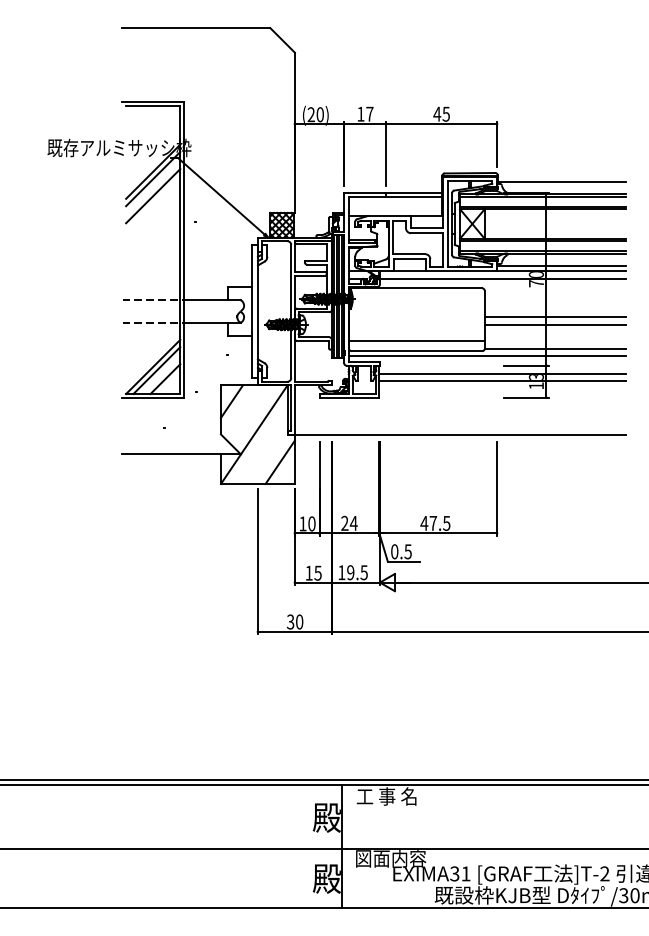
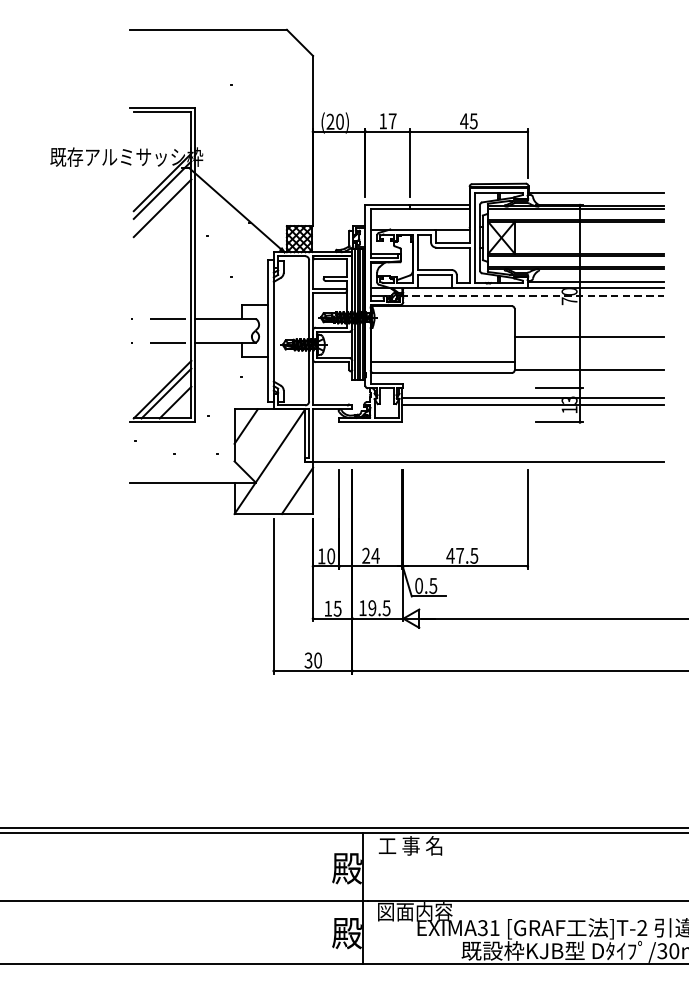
line: (502, 278) -> (533, 295), solid -> dashed
line: (554, 325) -> (588, 345), removed
line: (487, 356) -> (517, 378), removed

